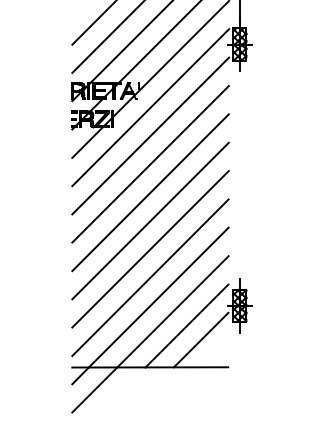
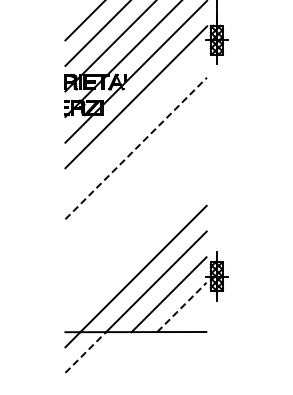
line: (150, 135) -> (136, 122), removed
line: (150, 164) -> (136, 148), solid -> dashed
line: (149, 193) -> (135, 174), removed
line: (149, 220) -> (135, 199), removed
line: (149, 249) -> (135, 225), removed
line: (149, 277) -> (135, 250), removed
line: (200, 340) -> (181, 307), solid -> dashed
line: (94, 389) -> (85, 352), solid -> dashed

